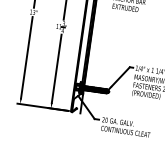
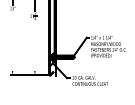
line: (26, 57) -> (12, 41), removed
line: (56, 69) -> (34, 46), removed

